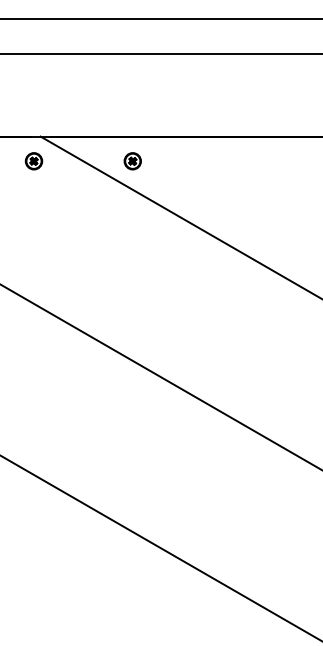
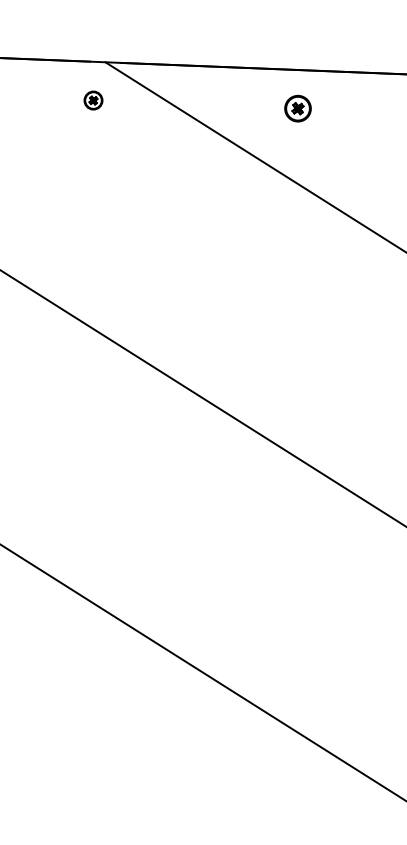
part: (33, 161) -> (92, 100), size x0.7
part: (132, 161) -> (297, 108), moved

